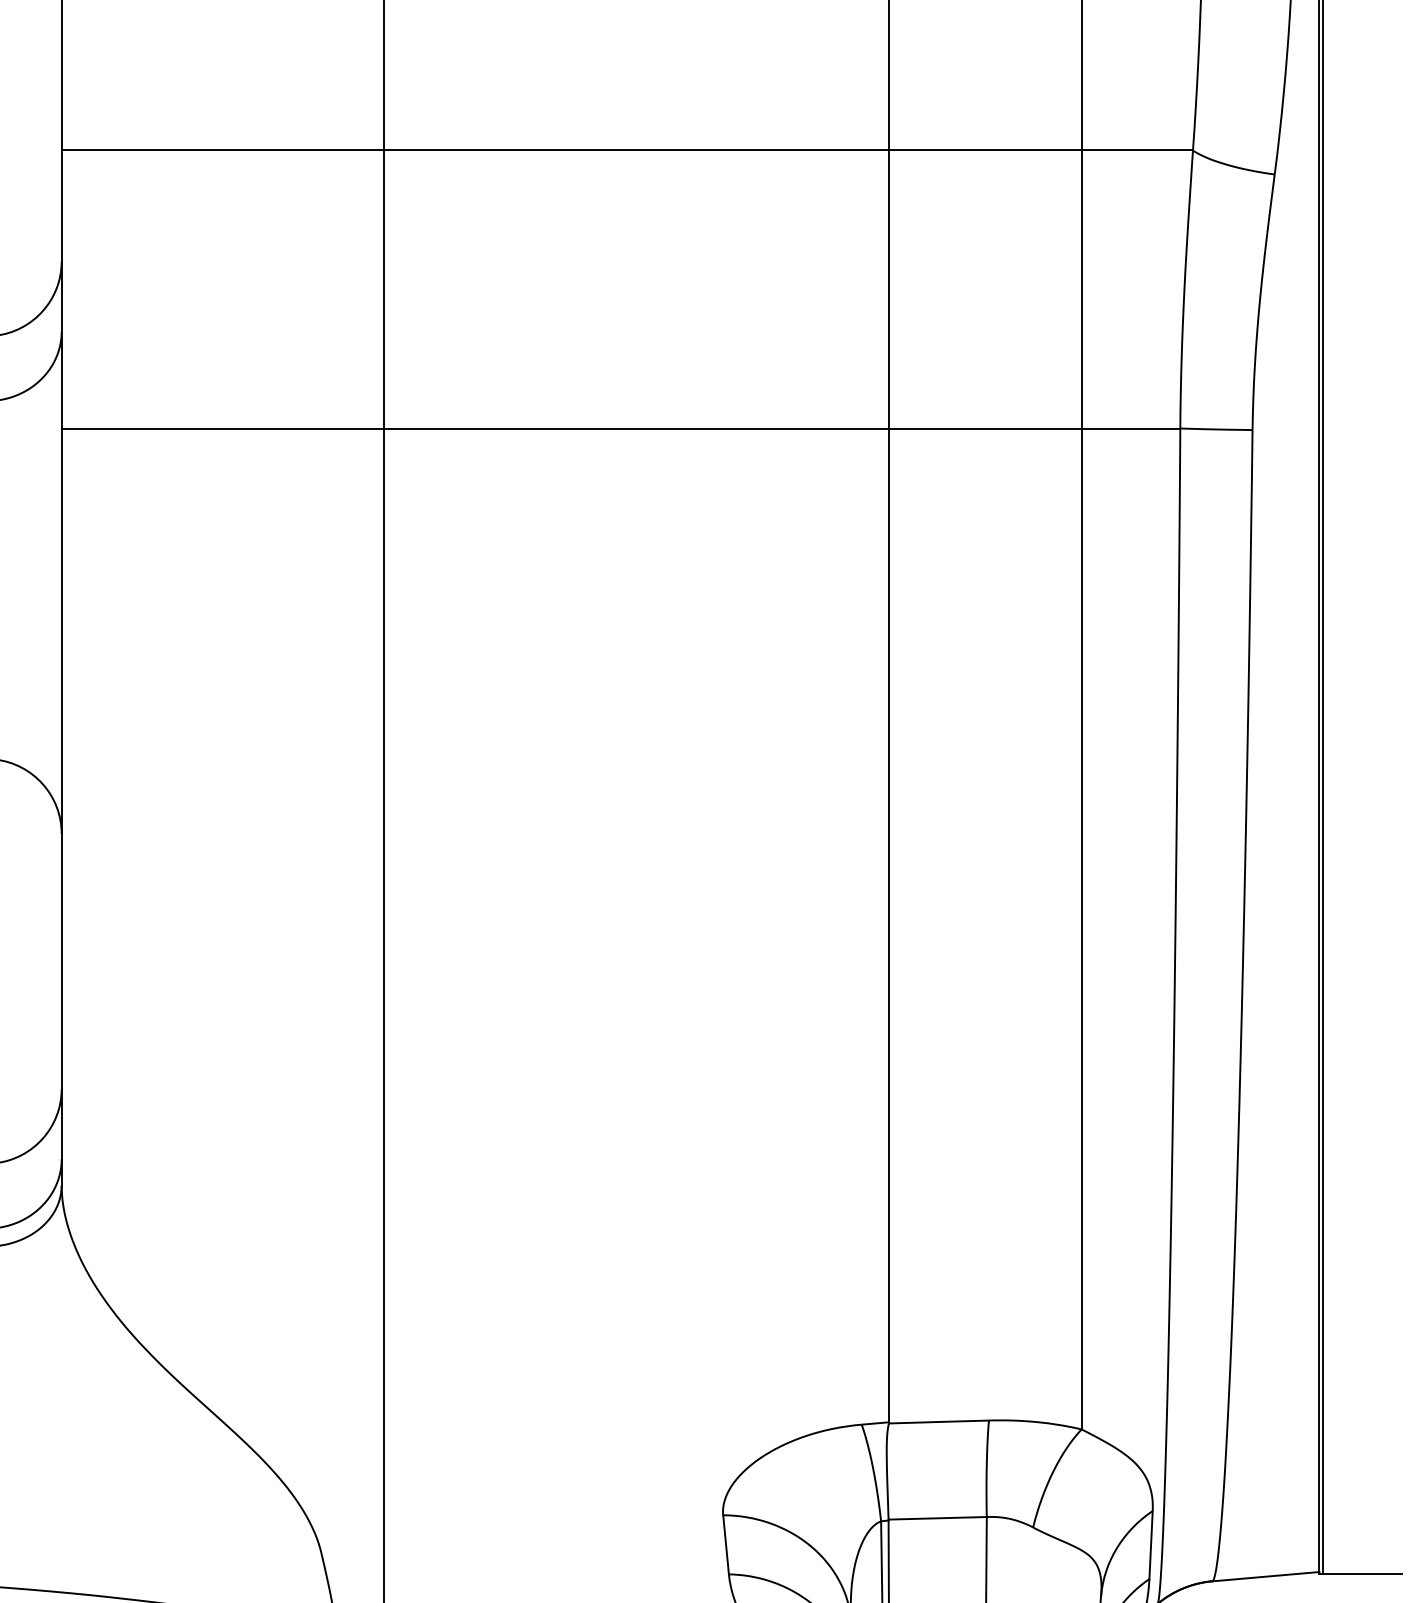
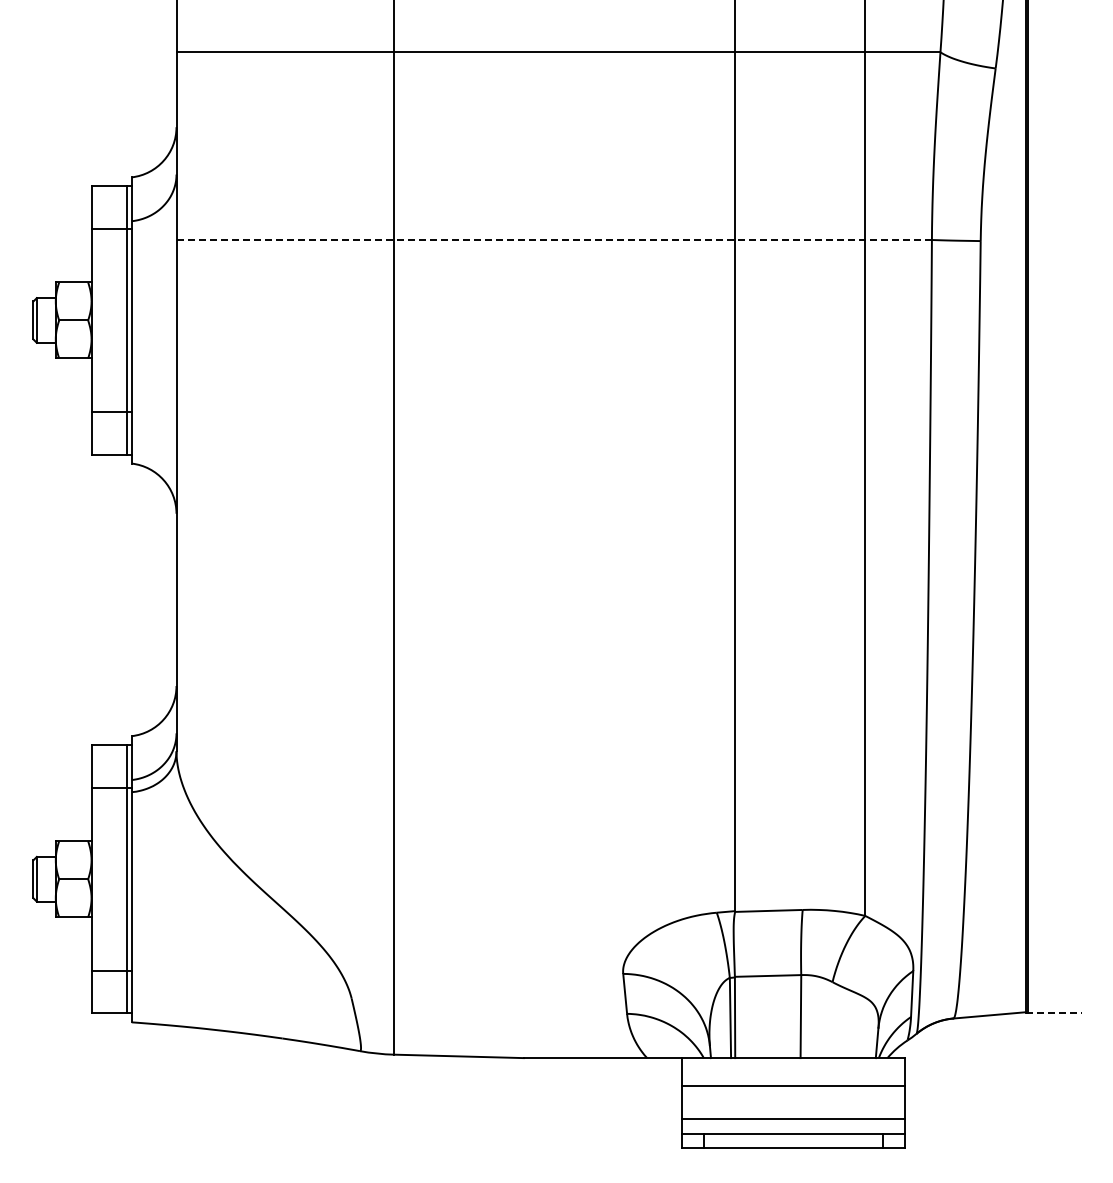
line: (621, 429) -> (554, 240), solid -> dashed
line: (1360, 1573) -> (1053, 1013), solid -> dashed

